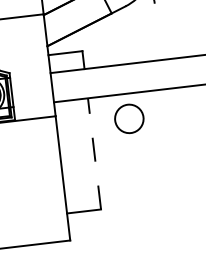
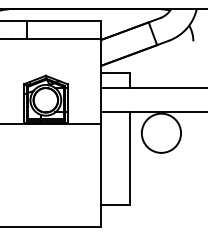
circle: (129, 117) -> (161, 132), size x1.67
line: (94, 153) -> (129, 158), dashed -> solid

